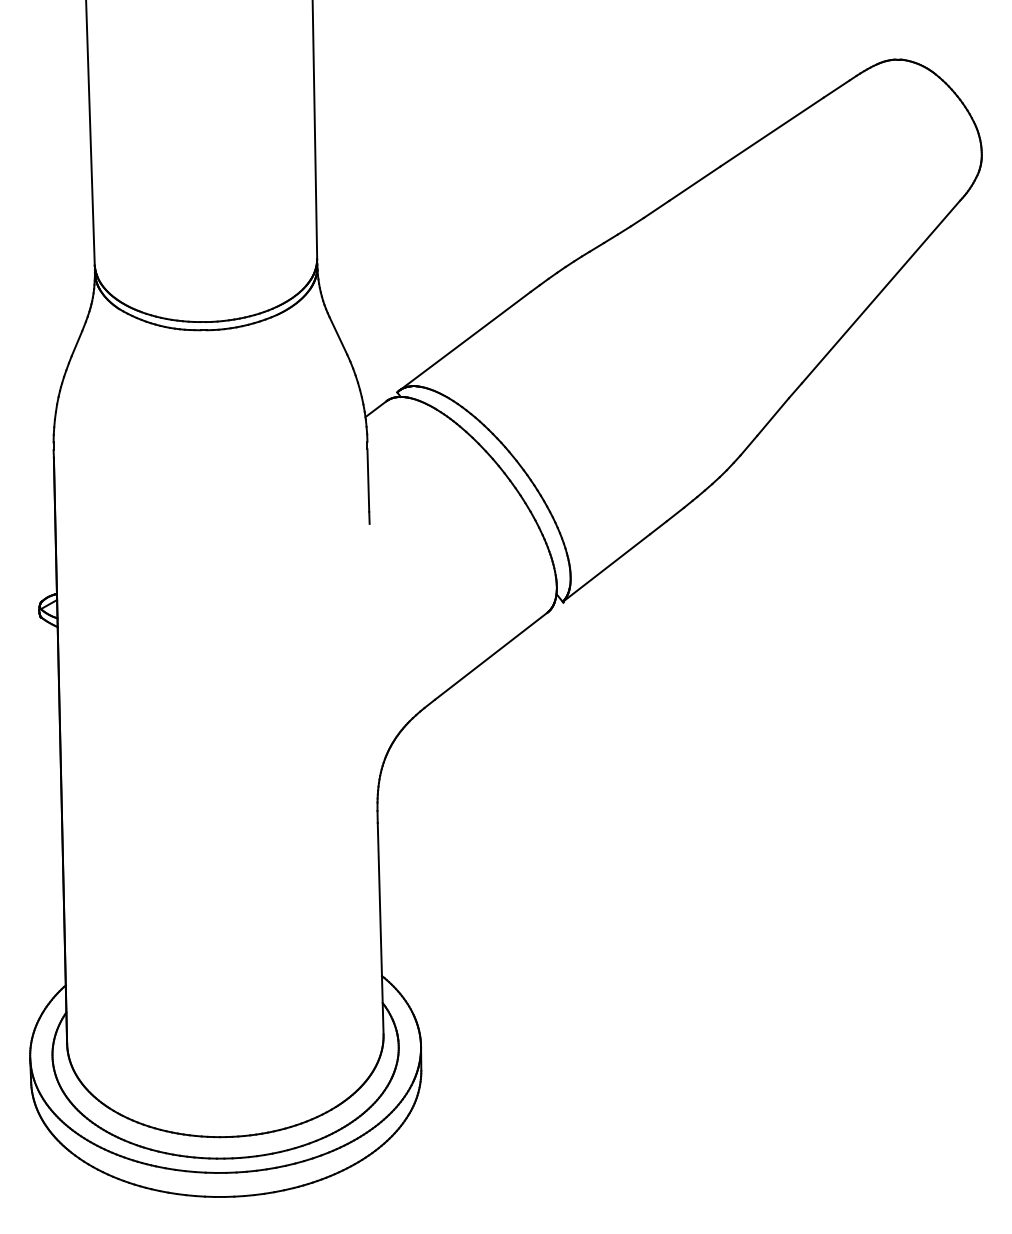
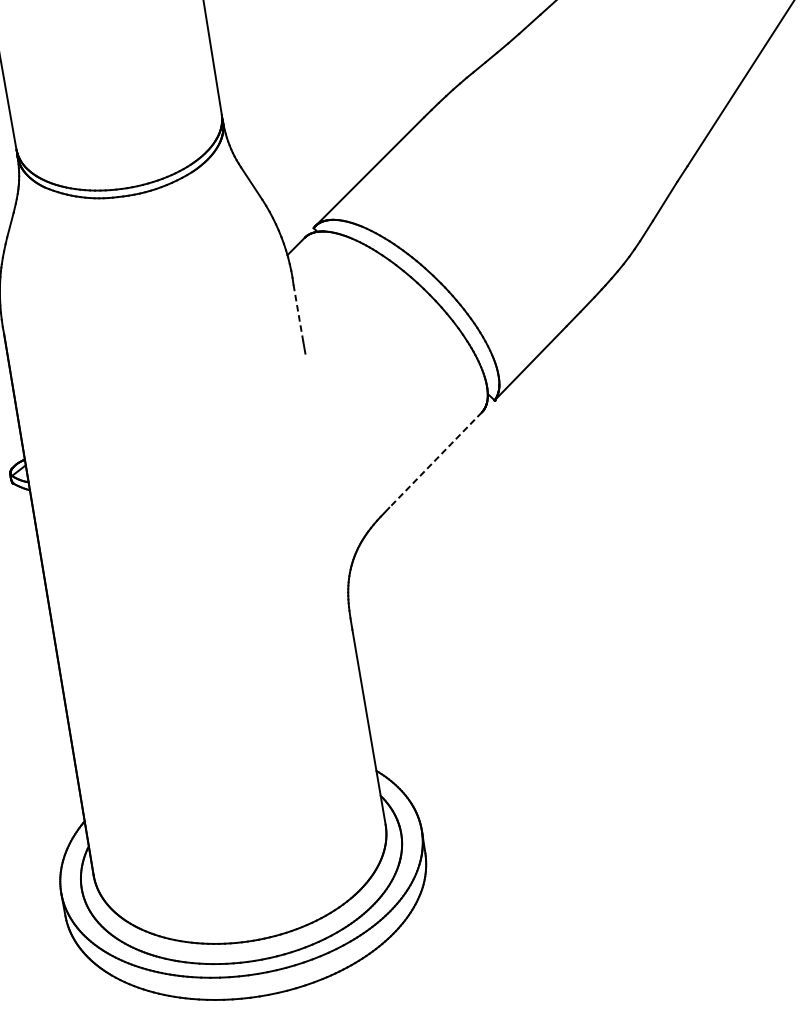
line: (368, 481) -> (298, 314), solid -> dashed
line: (490, 656) -> (434, 460), solid -> dashed

